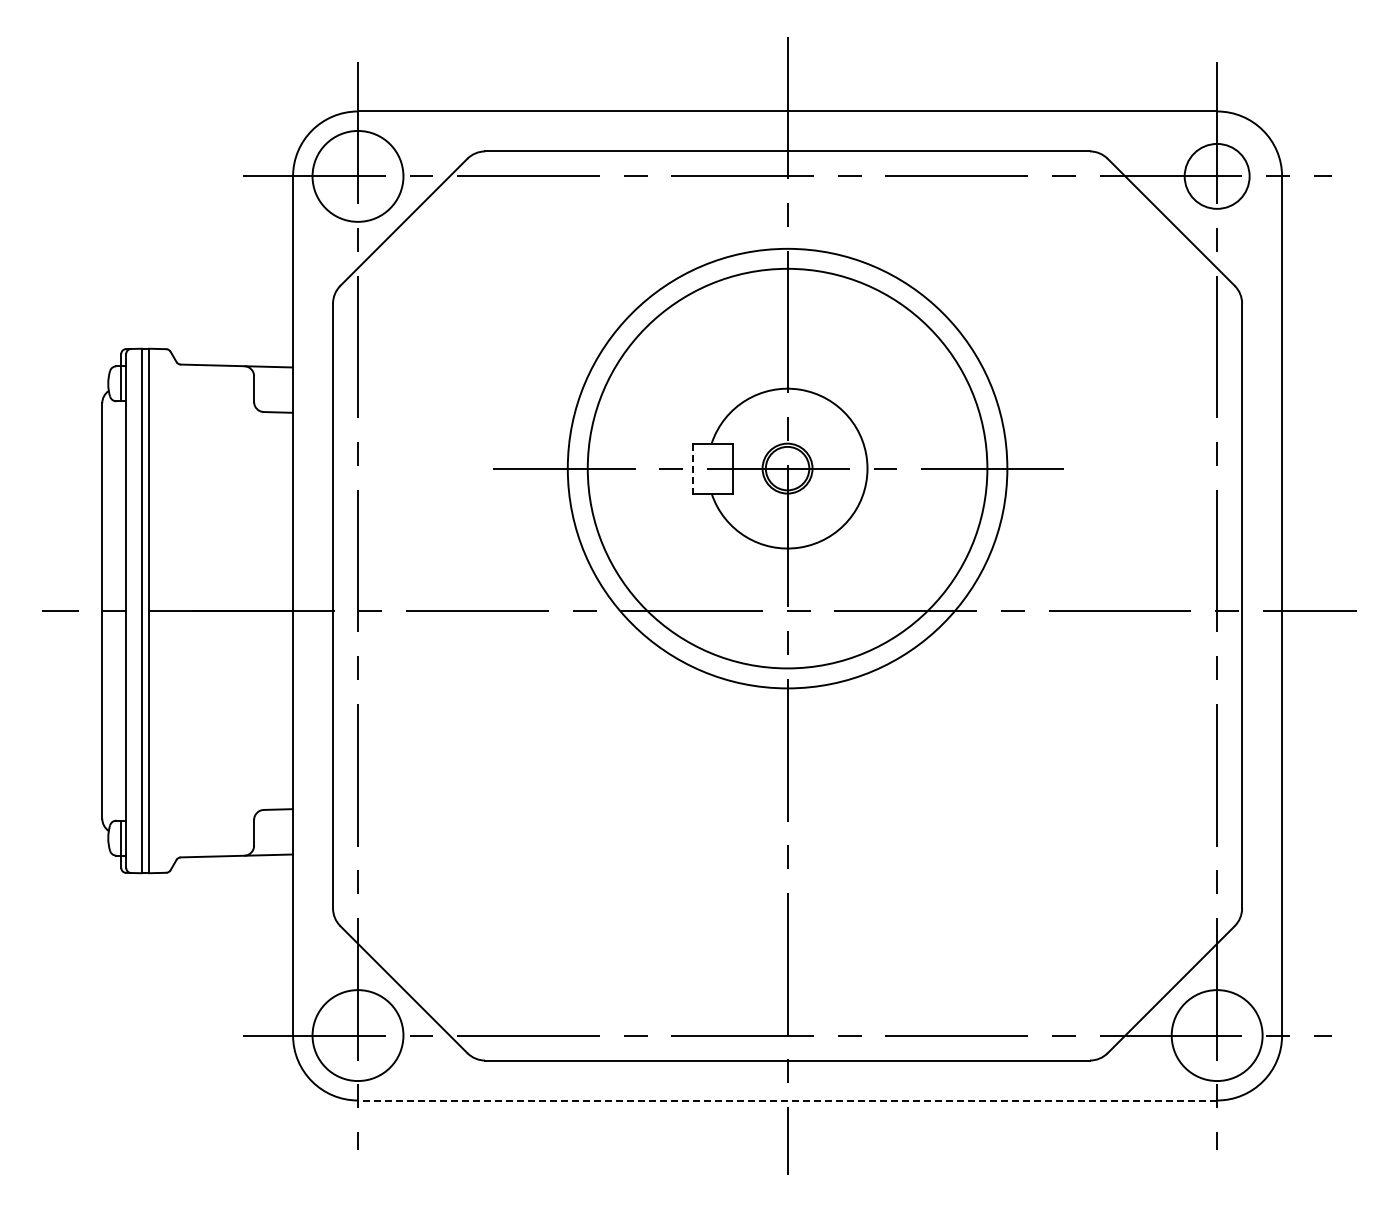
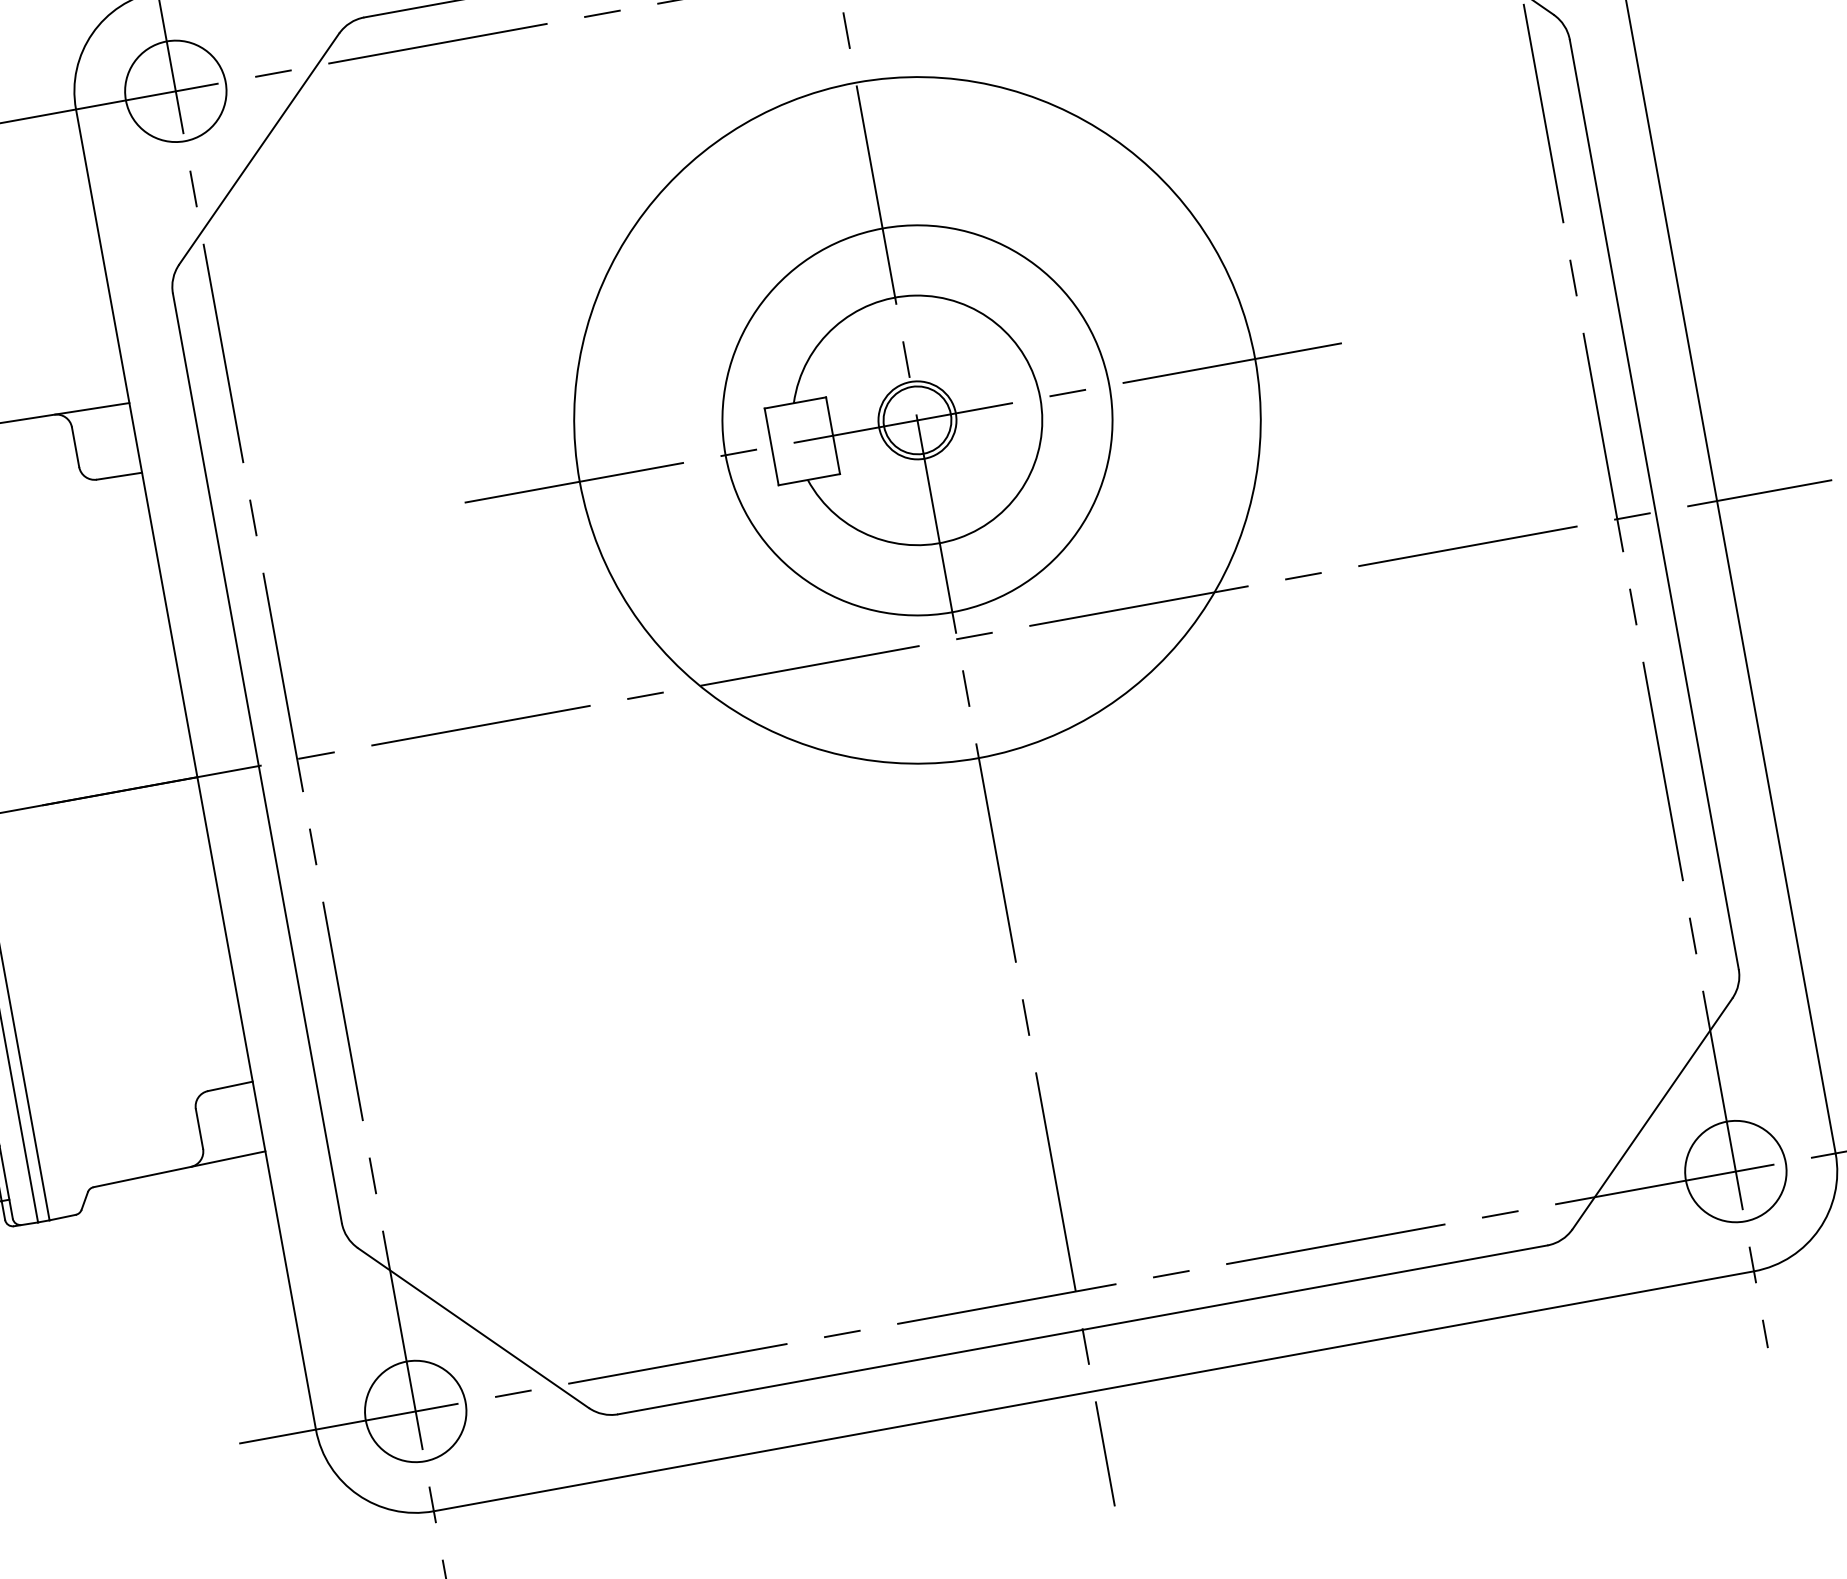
circle: (357, 175) -> (174, 90), size x0.71
line: (692, 468) -> (771, 446), dashed -> solid
circle: (787, 468) -> (917, 420), size x0.62
circle: (357, 1035) -> (414, 1411), size x0.71
circle: (1216, 1035) -> (1734, 1171), size x0.71
line: (787, 1100) -> (1093, 1391), dashed -> solid

